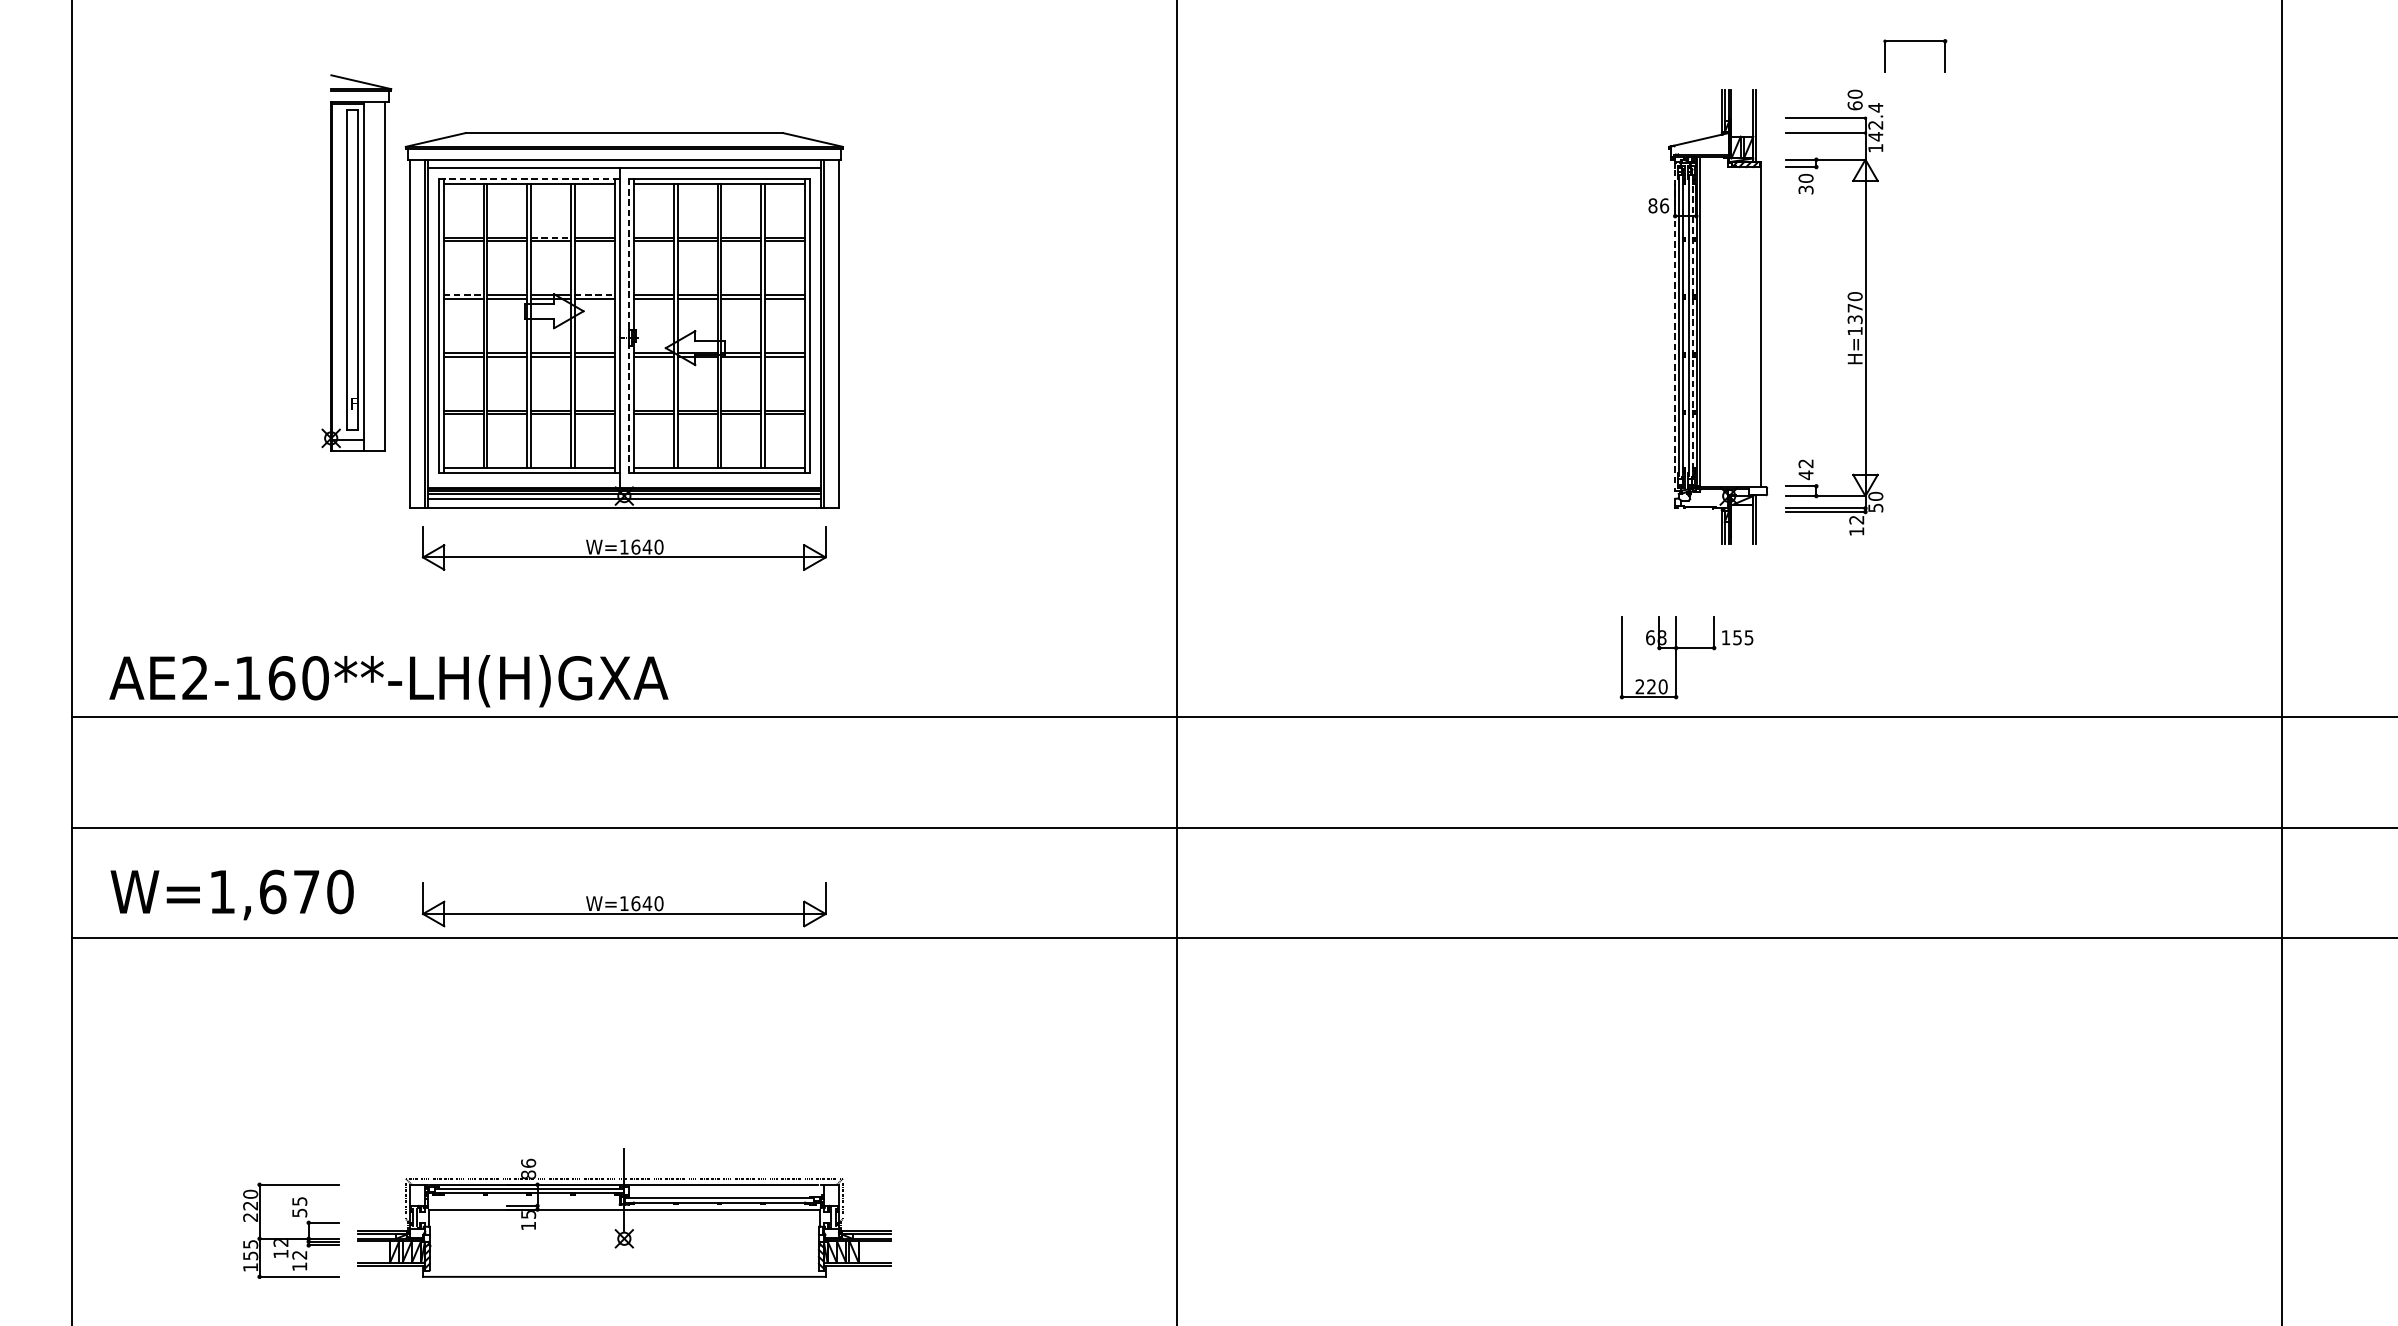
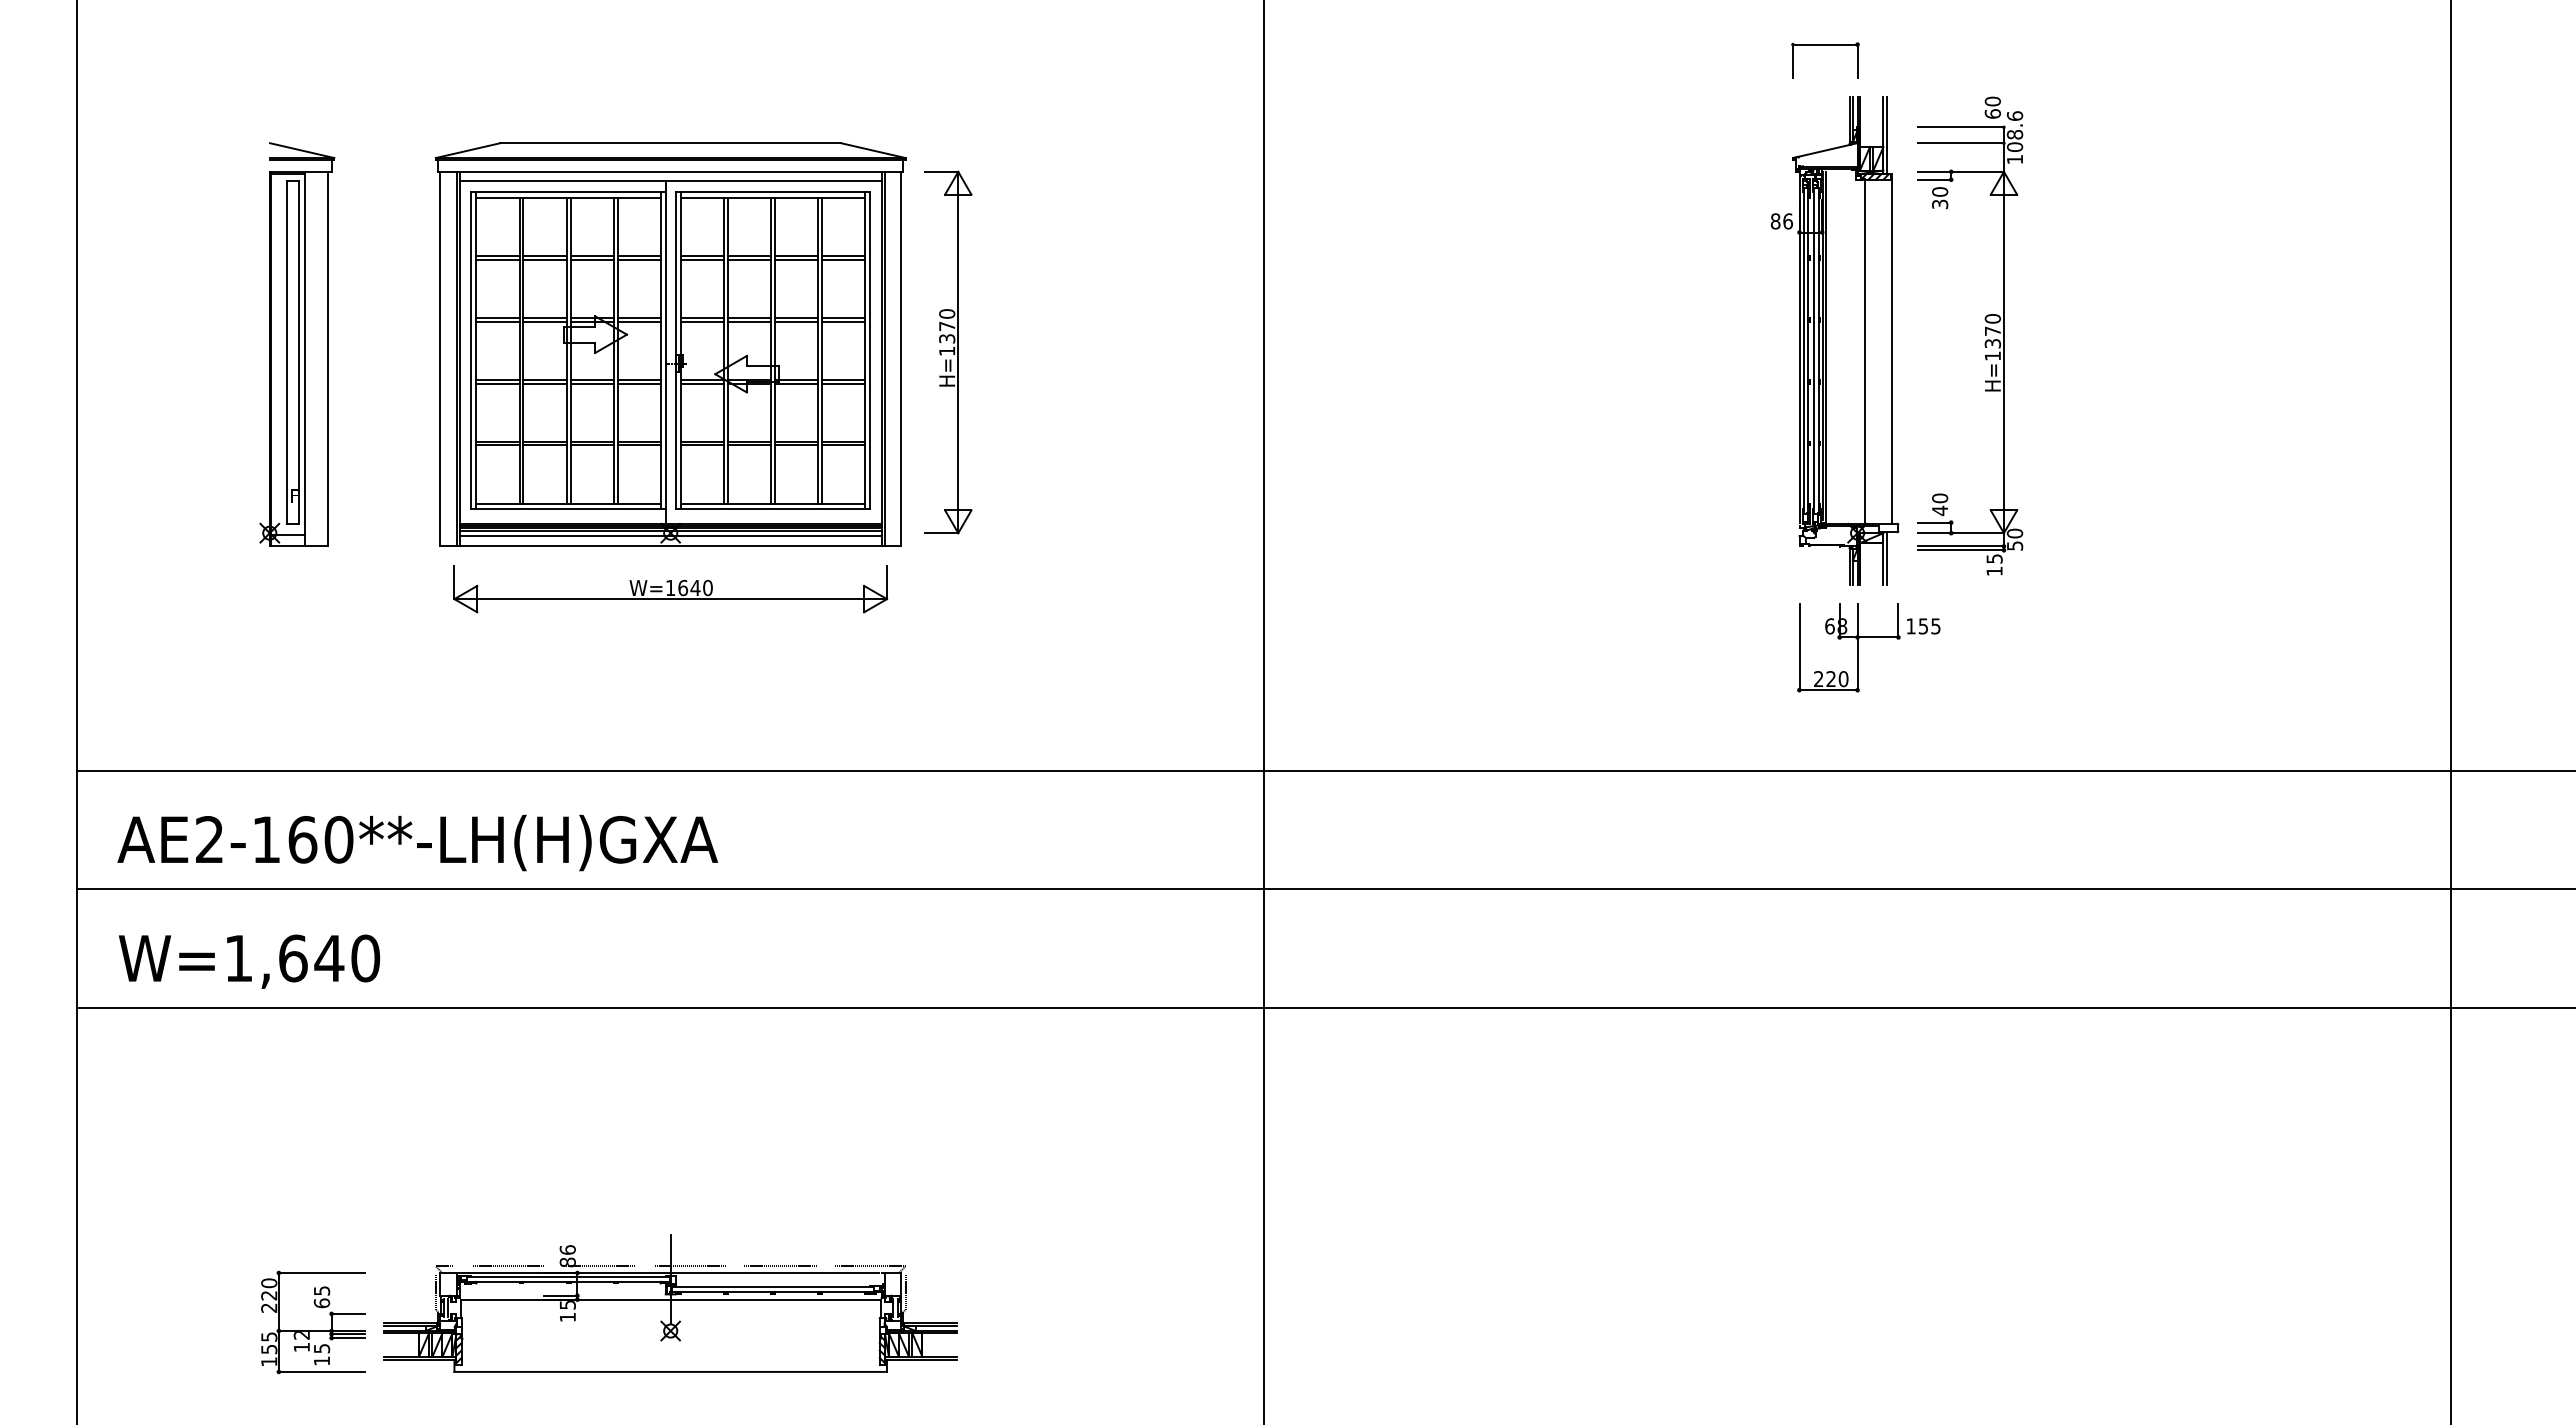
part: (1915, 42) -> (1825, 45), moved
text: (1875, 122) -> (2014, 131), 142.4 -> 108.6
line: (529, 178) -> (568, 192), dashed -> solid
line: (551, 237) -> (592, 255), dashed -> solid
part: (357, 262) -> (297, 344), moved
line: (463, 295) -> (497, 317), dashed -> solid
line: (595, 295) -> (639, 317), dashed -> solid
line: (628, 326) -> (675, 351), dashed -> solid
line: (1692, 326) -> (1818, 351), dashed -> solid
part: (882, 327) -> (948, 352), added
line: (1675, 327) -> (1799, 352), dashed -> solid
line: (1735, 327) -> (1864, 352), added
text: (1806, 463) -> (1940, 498), 42 -> 40
text: (1856, 519) -> (1994, 558), 12 -> 15
part: (1686, 648) -> (1868, 637), moved
text: (388, 680) -> (417, 842), moved
text: (306, 892) -> (329, 958), W=1,670 -> W=1,640
part: (624, 905) -> (670, 972), removed
text: (299, 1213) -> (321, 1303), 55 -> 65
text: (299, 1255) -> (321, 1348), 12 -> 15

